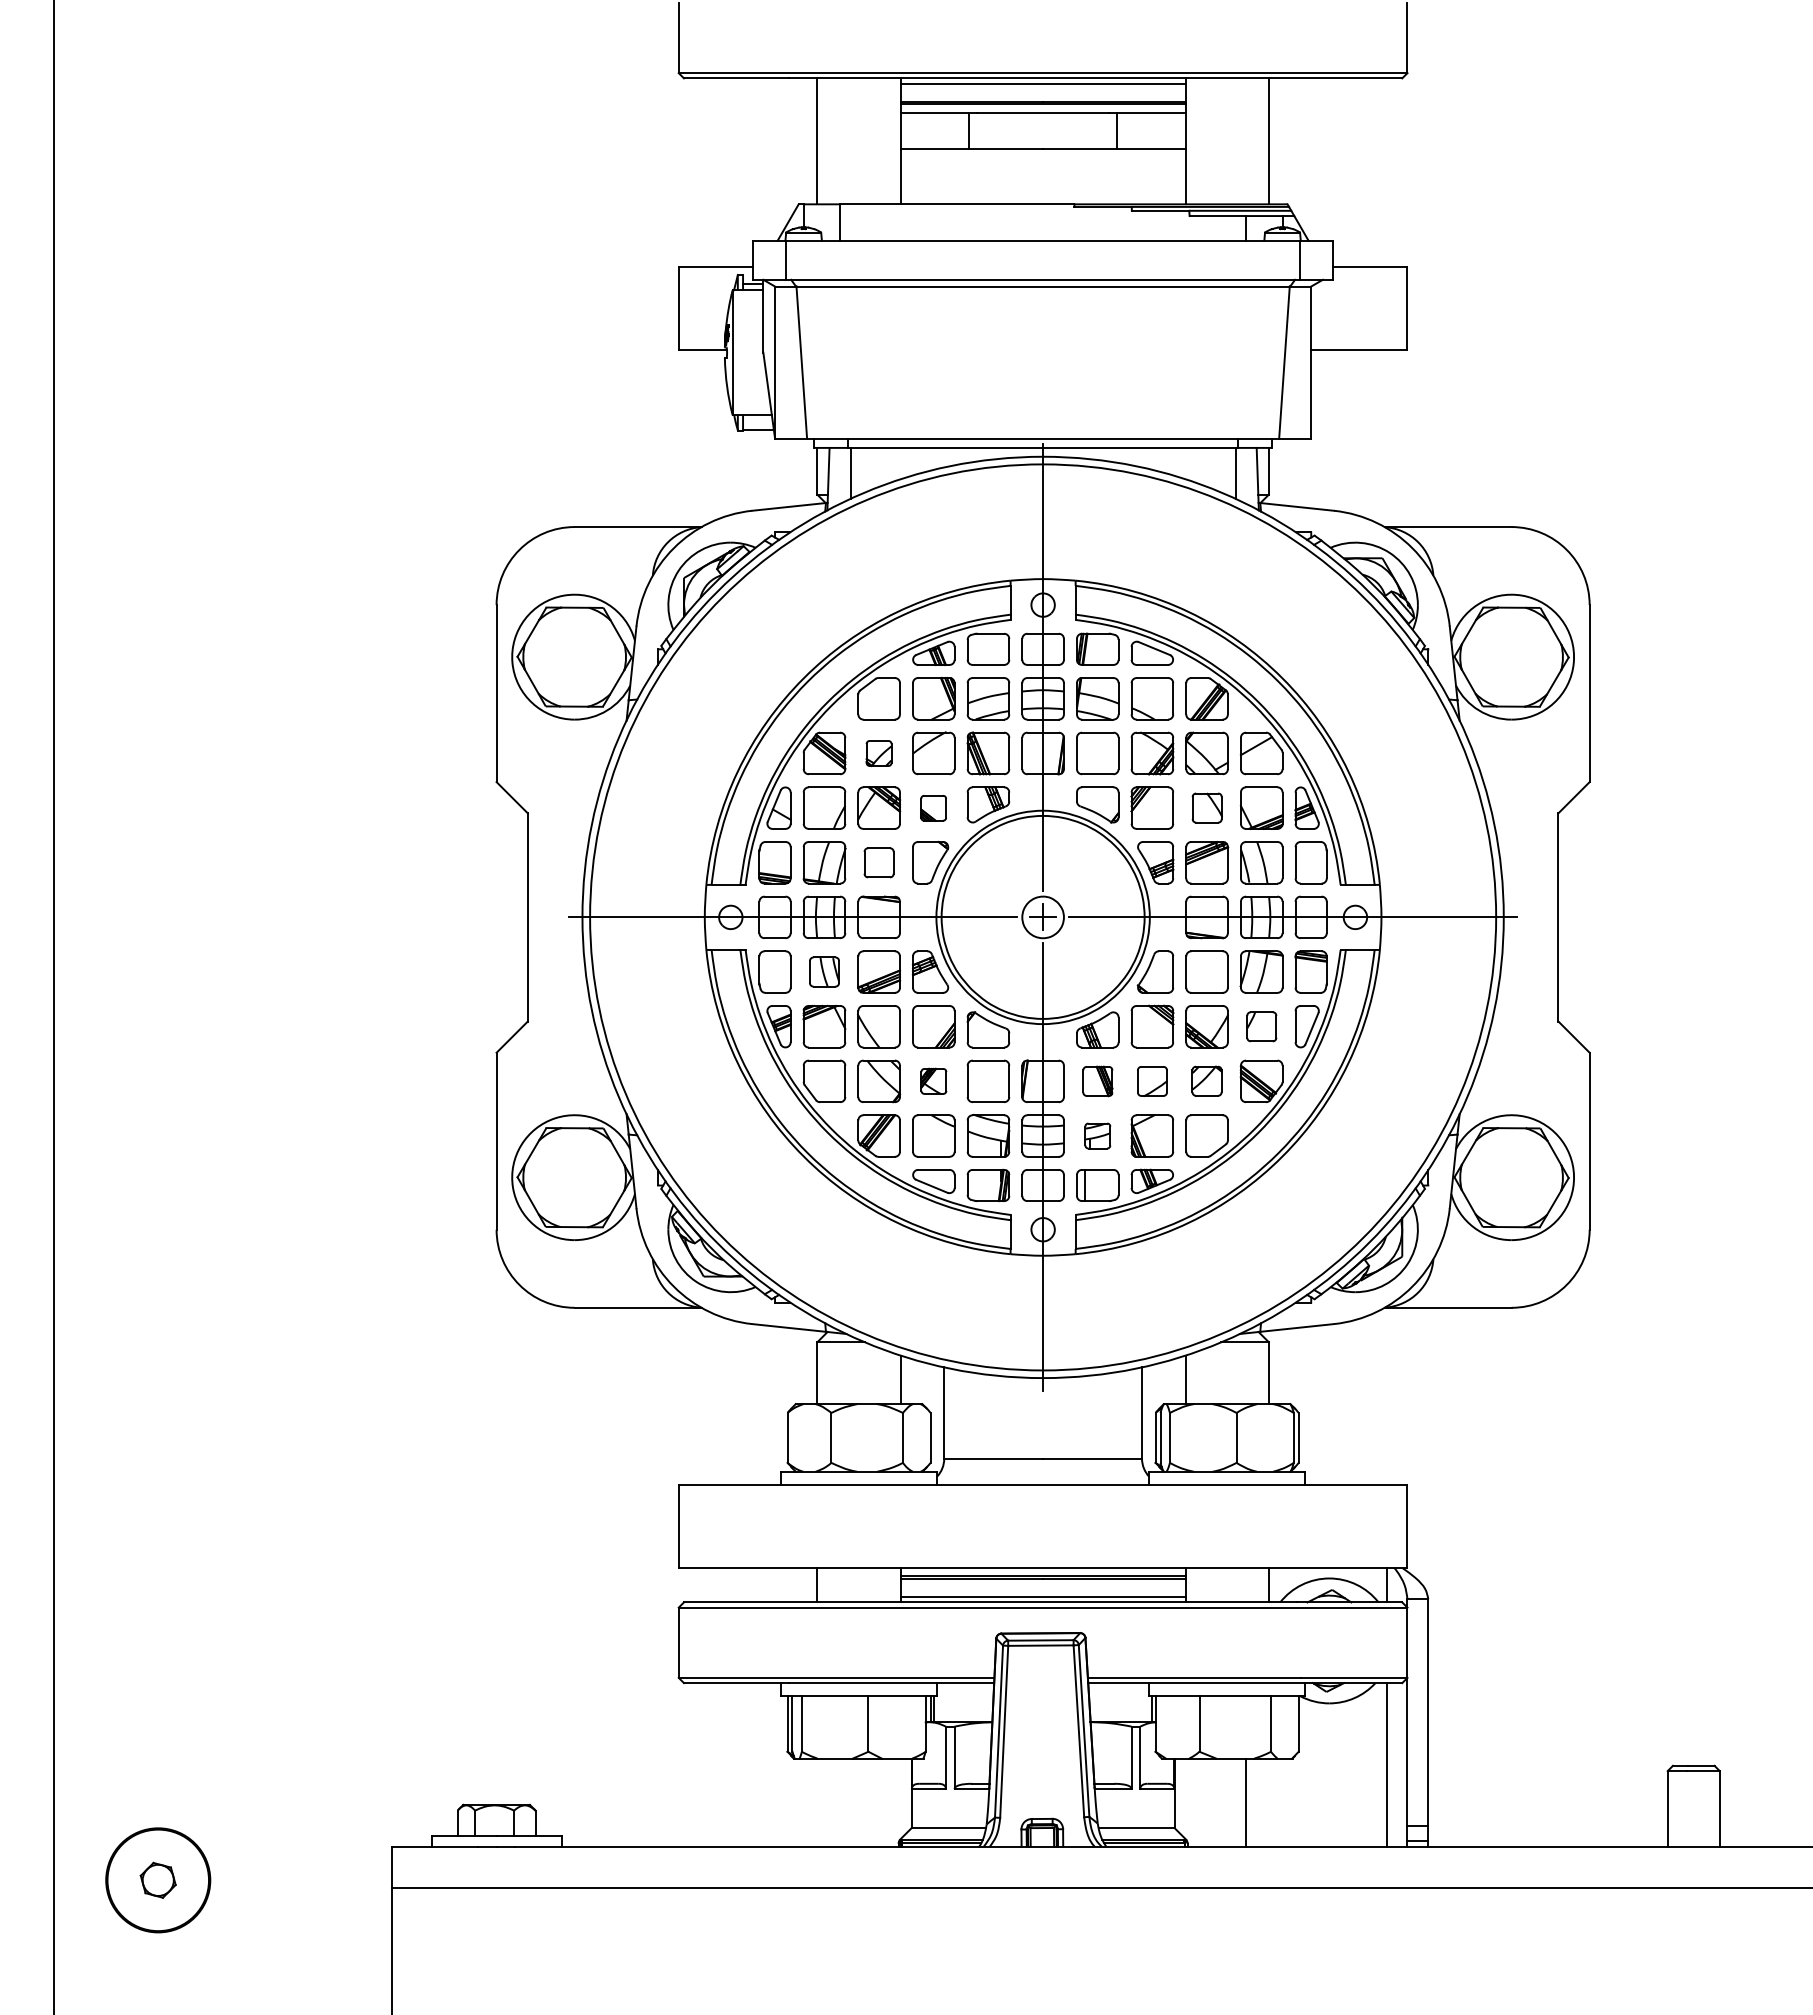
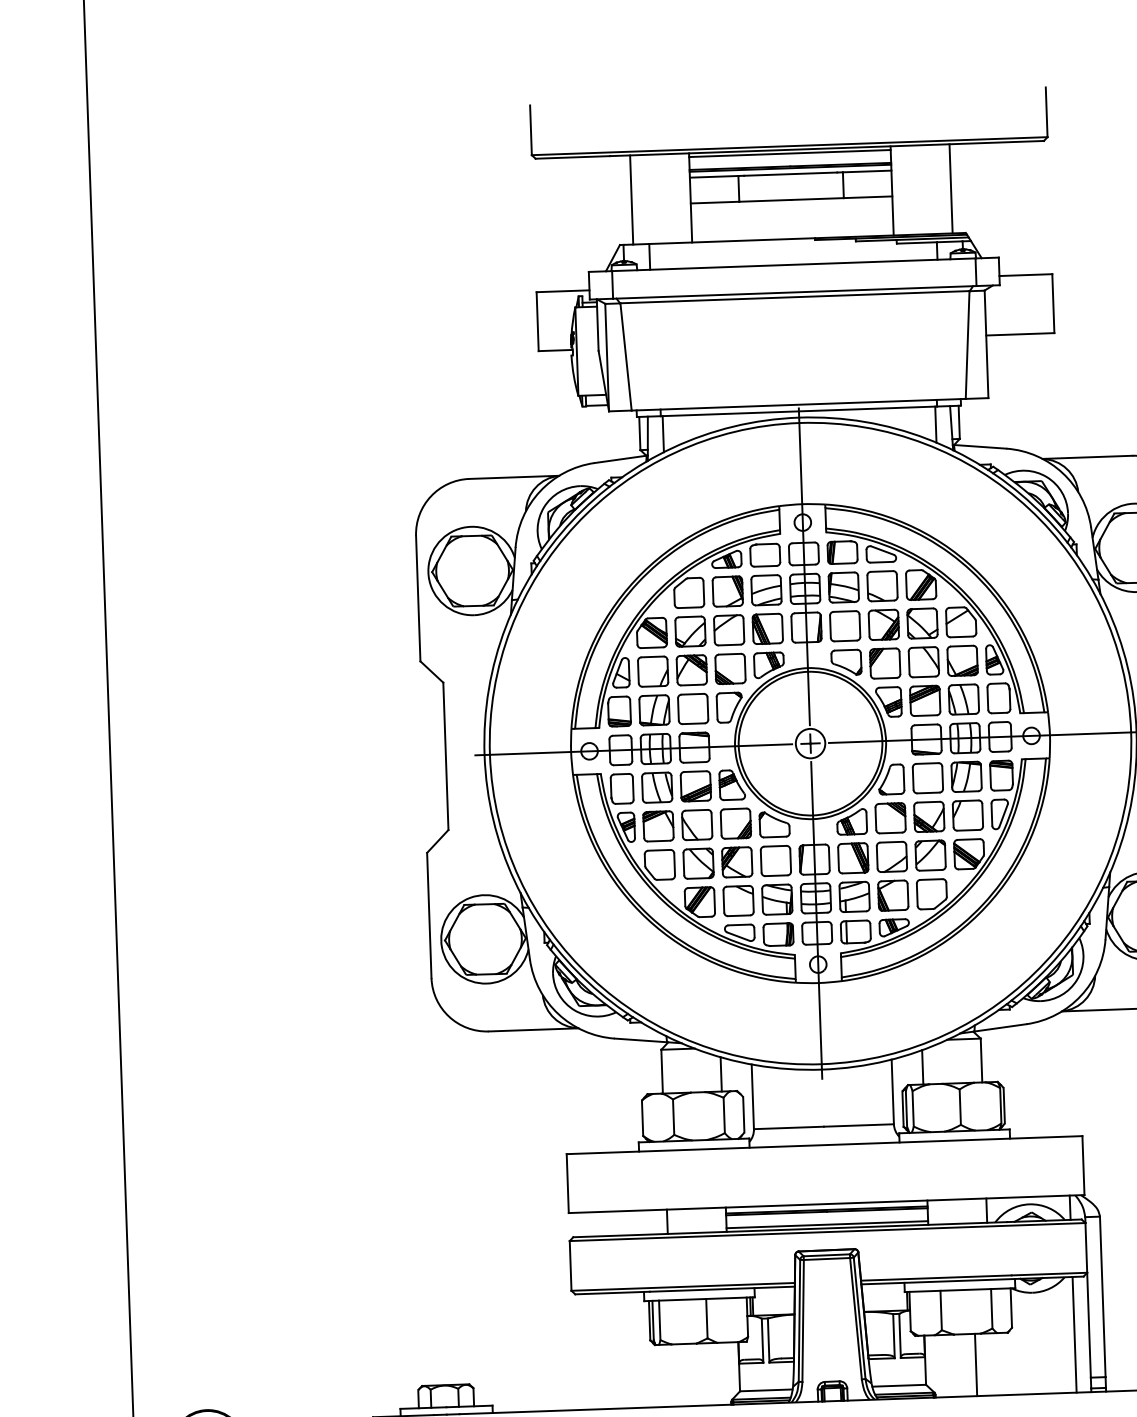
part: (878, 753) -> (690, 631), size x1.67
part: (1207, 807) -> (924, 661), size x1.43
part: (933, 808) -> (730, 669), size x1.67
part: (878, 862) -> (692, 708), size x1.43
part: (824, 971) -> (657, 787), size x1.43
part: (1261, 1026) -> (967, 815), size x1.43
part: (1206, 1080) -> (930, 854), size x1.43
part: (933, 1081) -> (737, 862), size x1.67
part: (1097, 1081) -> (853, 858), size x1.43
part: (1152, 1081) -> (892, 857), size x1.43
part: (1097, 1135) -> (854, 896), size x1.67

